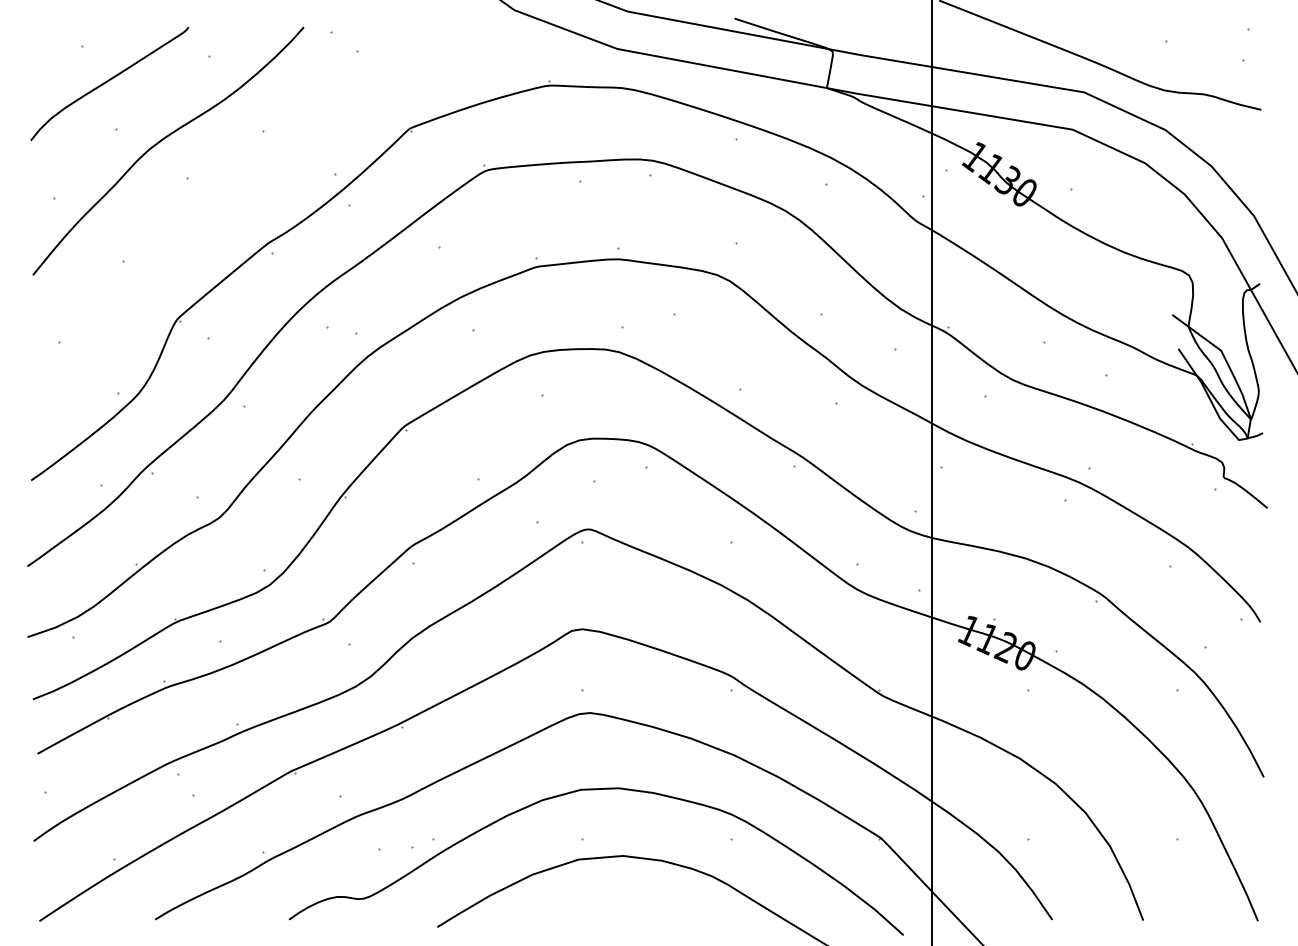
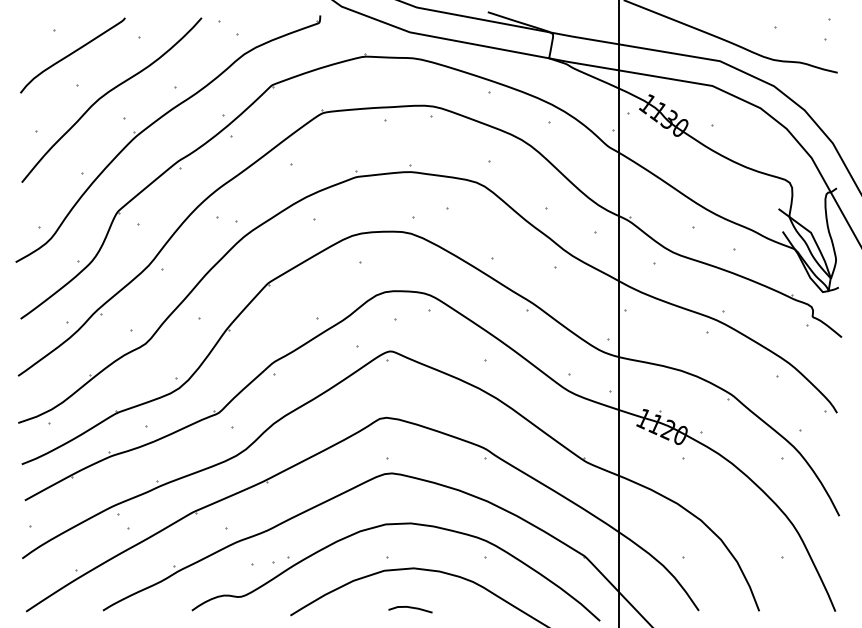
part: (237, 183) -> (157, 121), added
line: (618, 916) -> (410, 608), added

